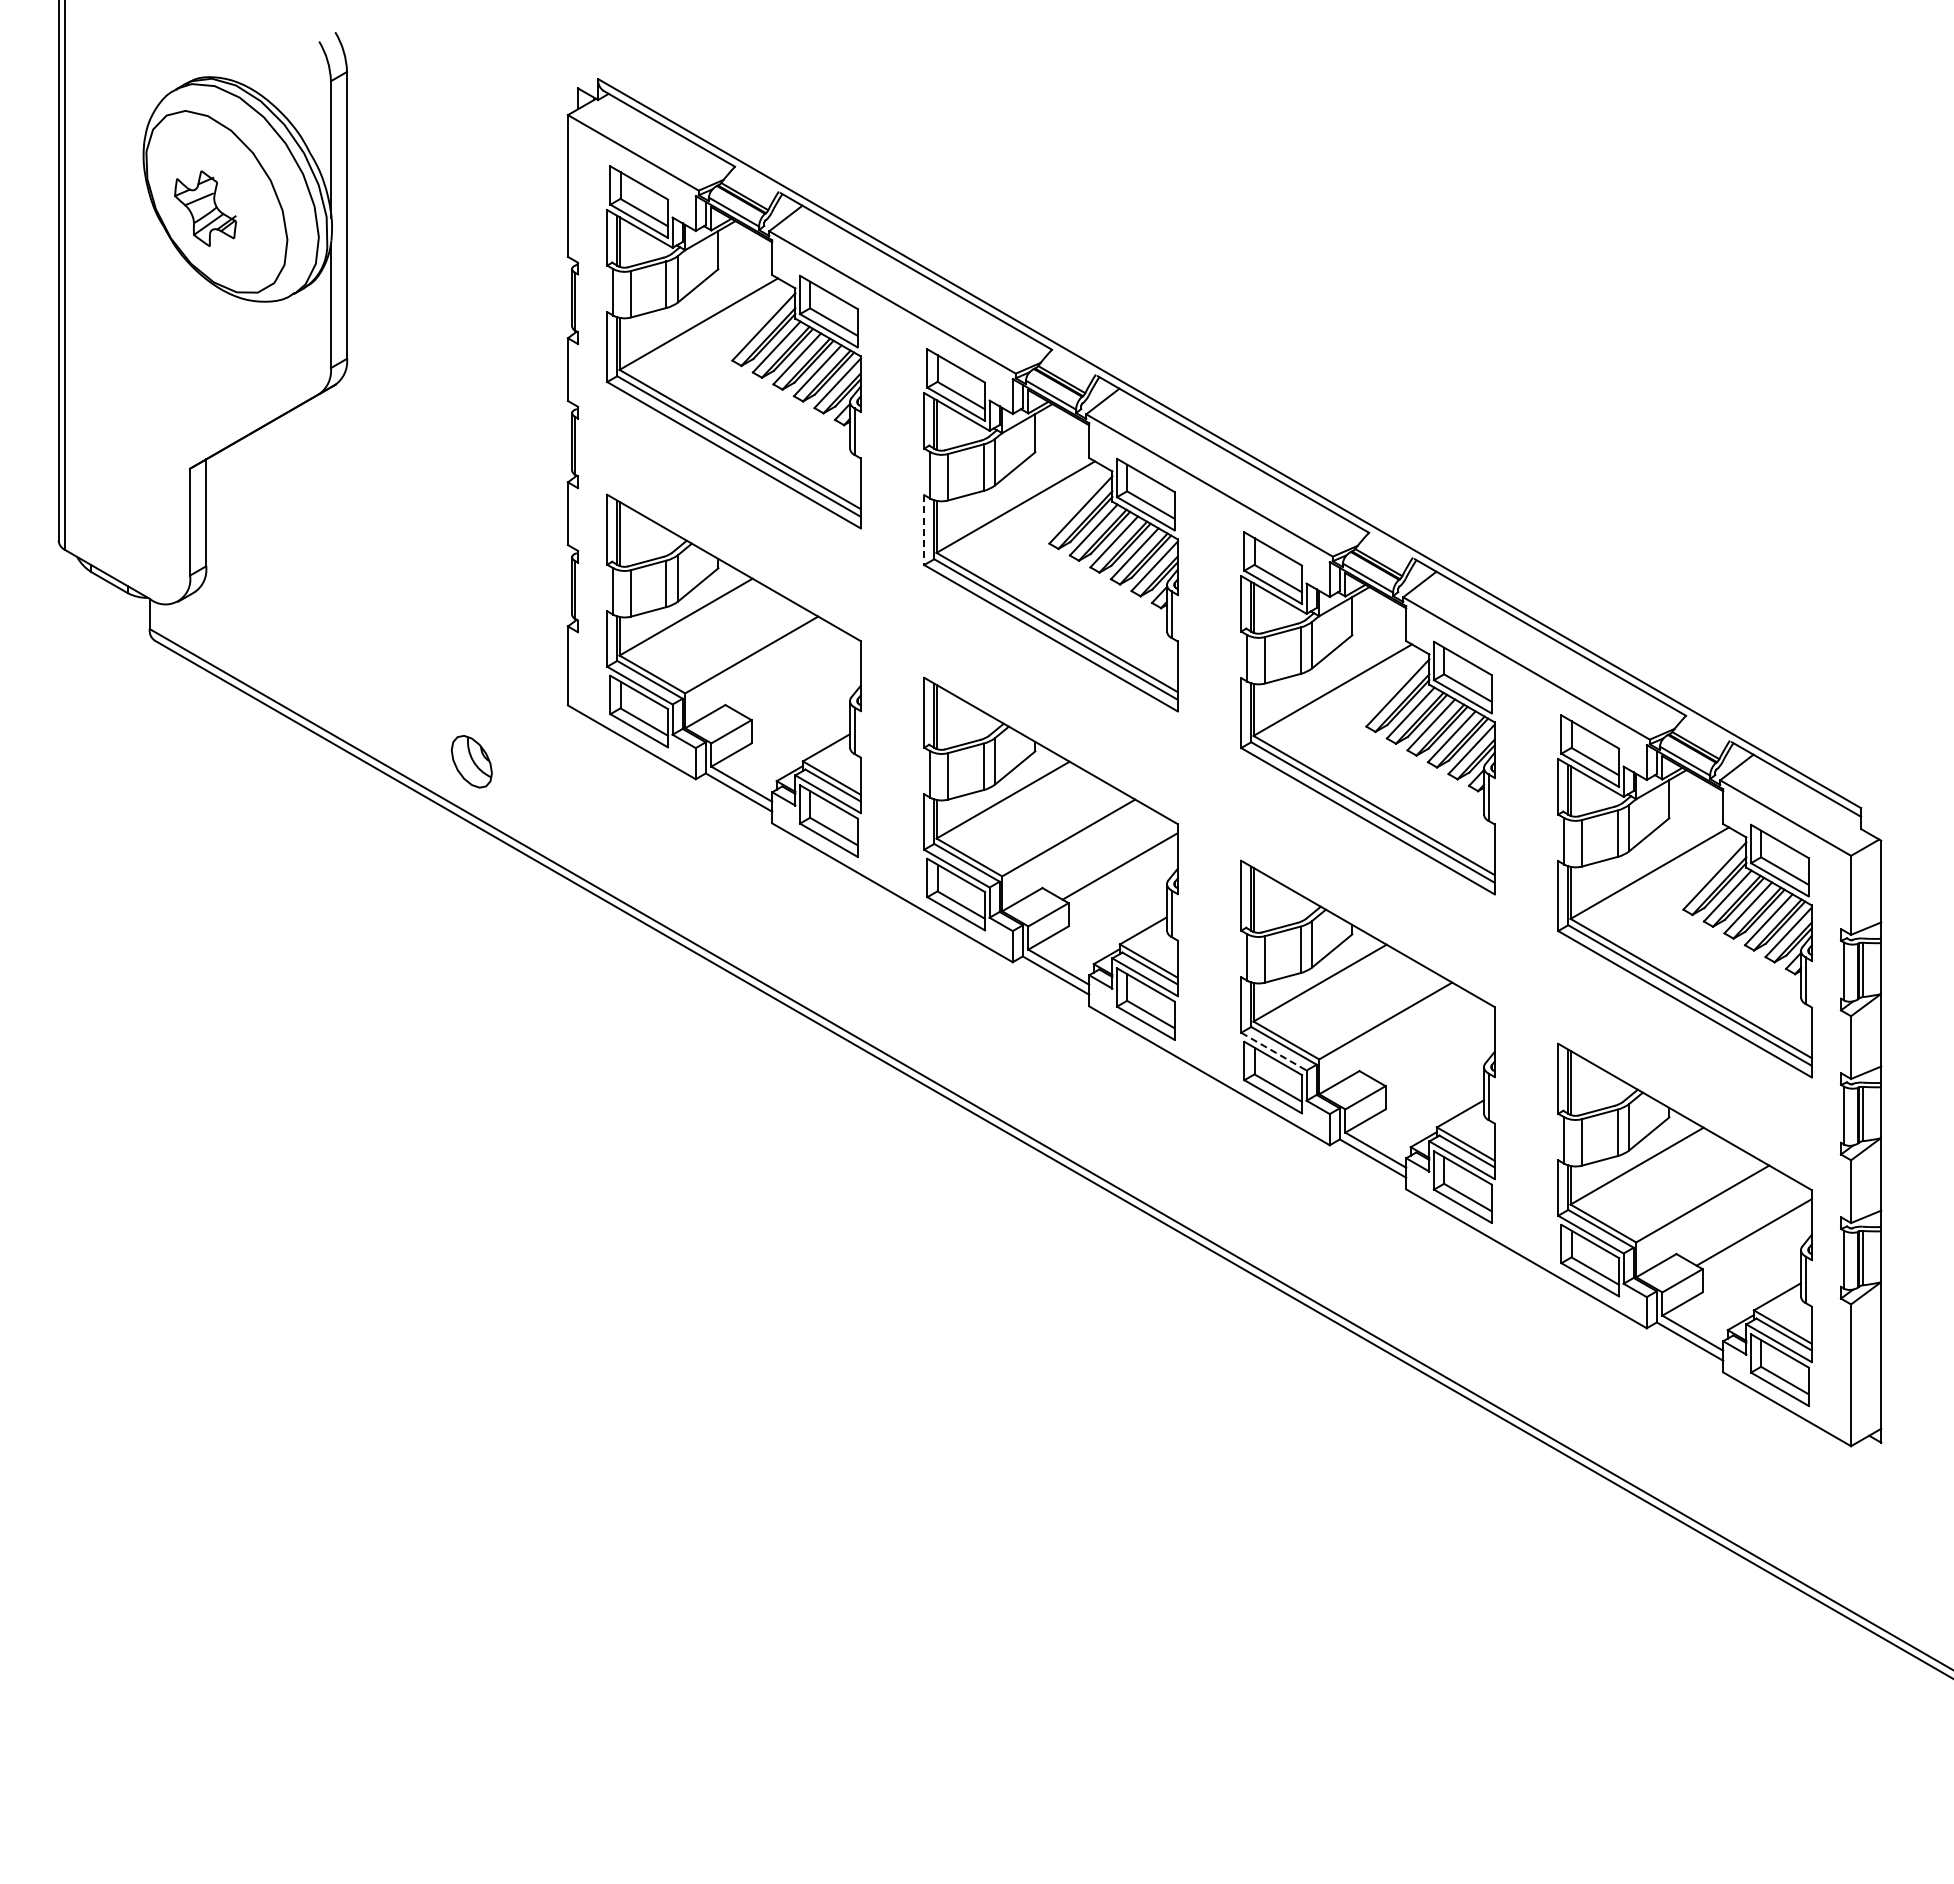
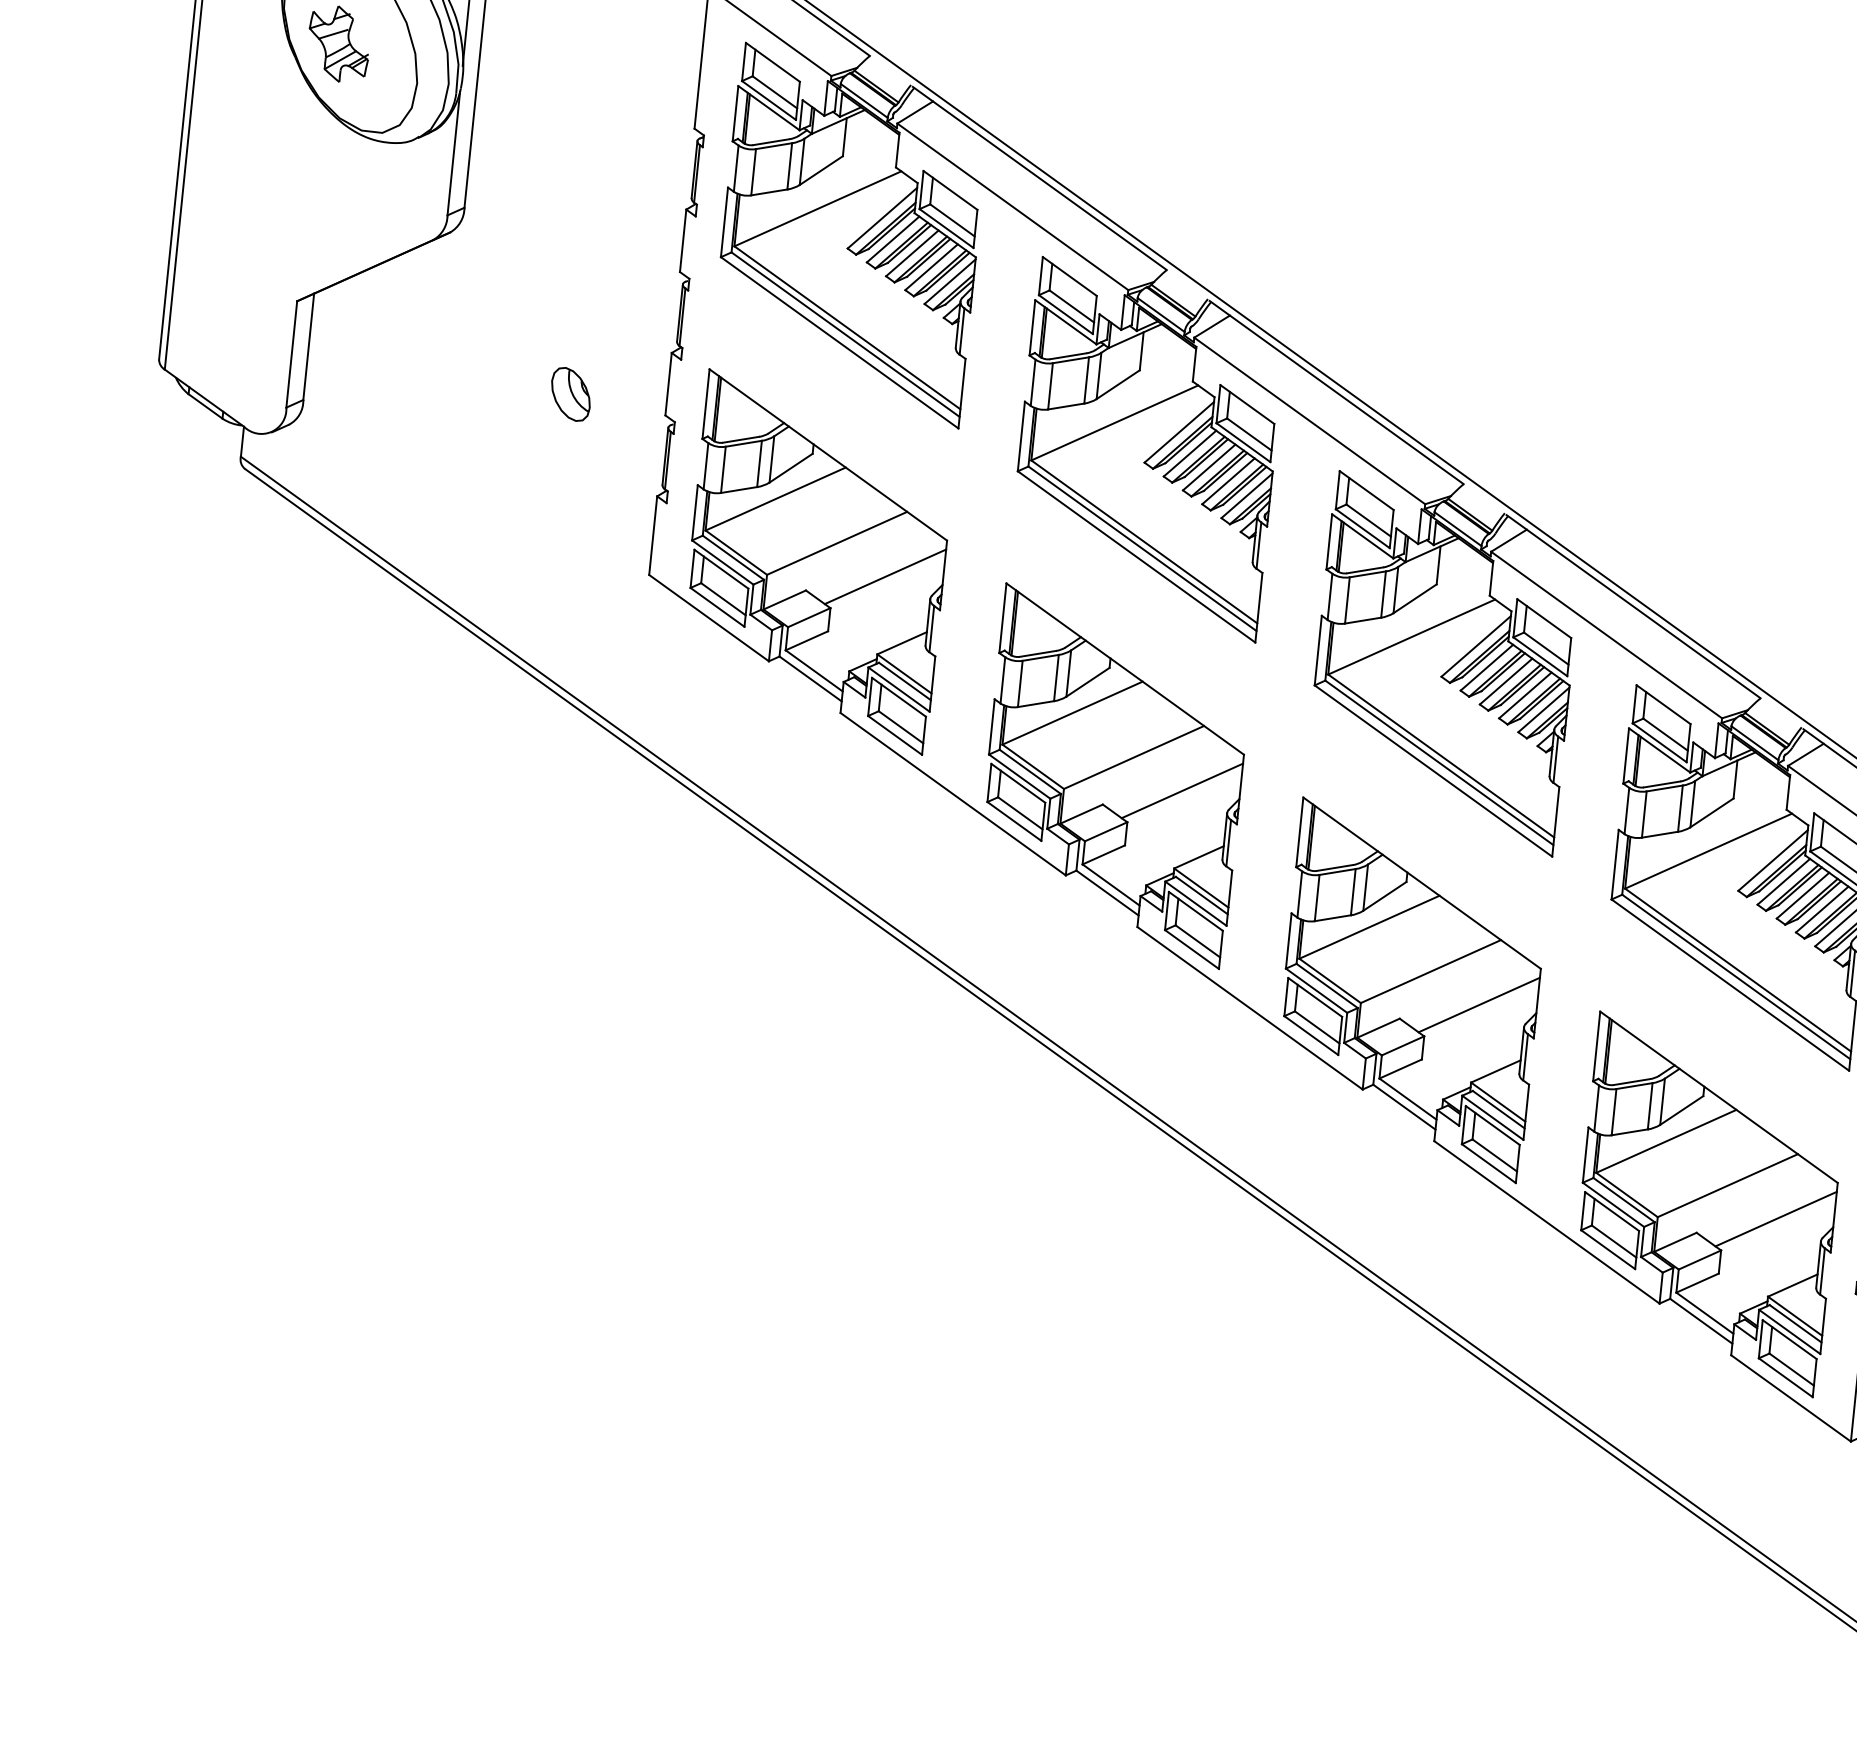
line: (924, 530) -> (1021, 436), dashed -> solid
line: (802, 683) -> (884, 576), added
part: (471, 761) -> (570, 394), moved
line: (1436, 1049) -> (1478, 1005), added
line: (1273, 1051) -> (1316, 990), dashed -> solid

